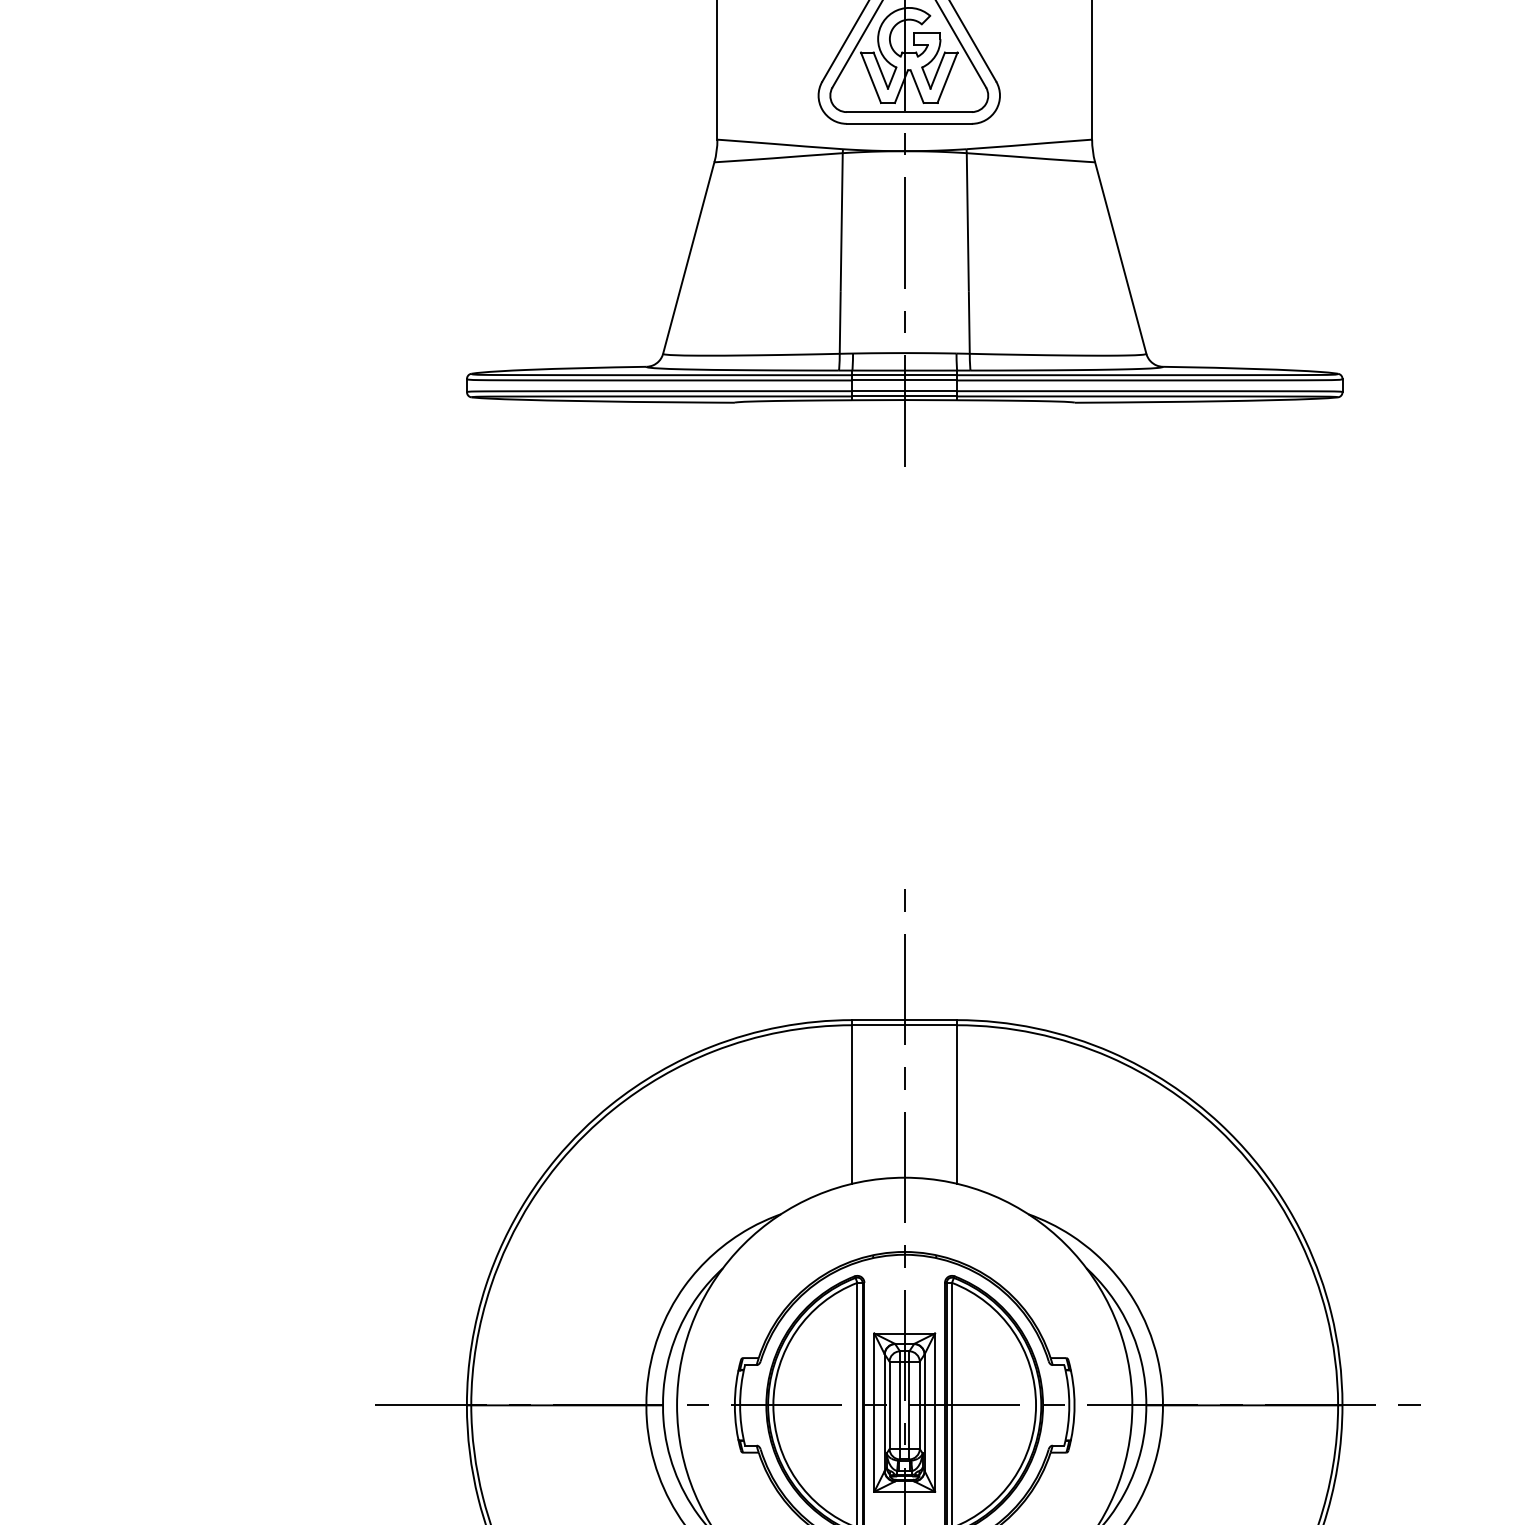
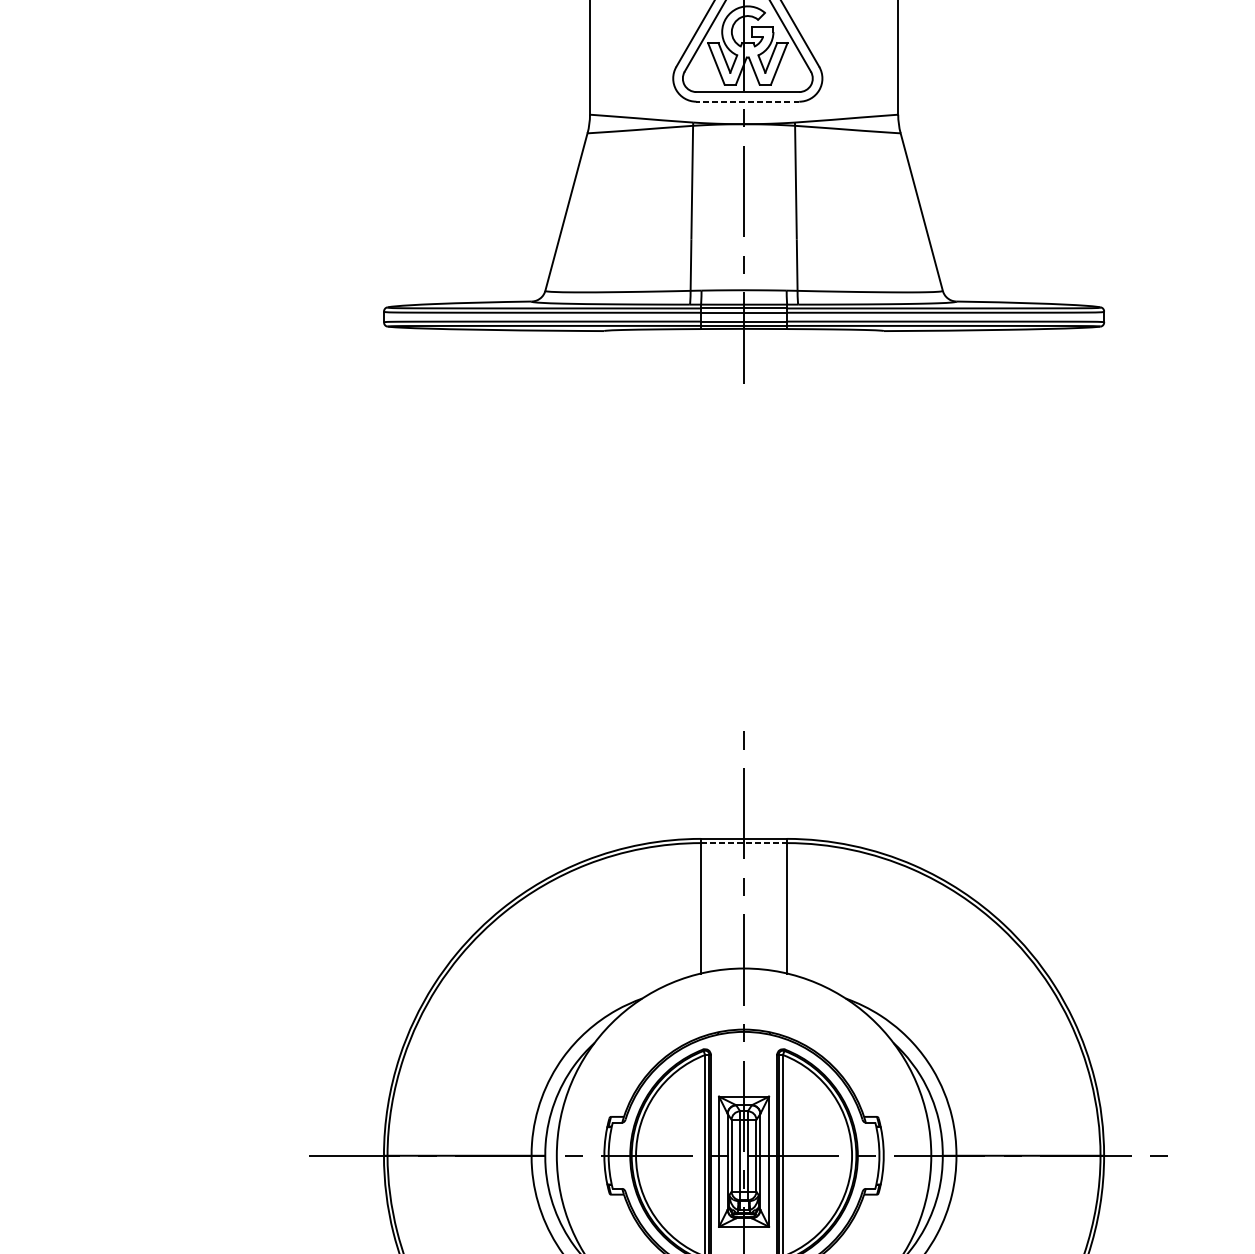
line: (909, 123) -> (747, 101), solid -> dashed
line: (904, 1025) -> (743, 843), solid -> dashed

